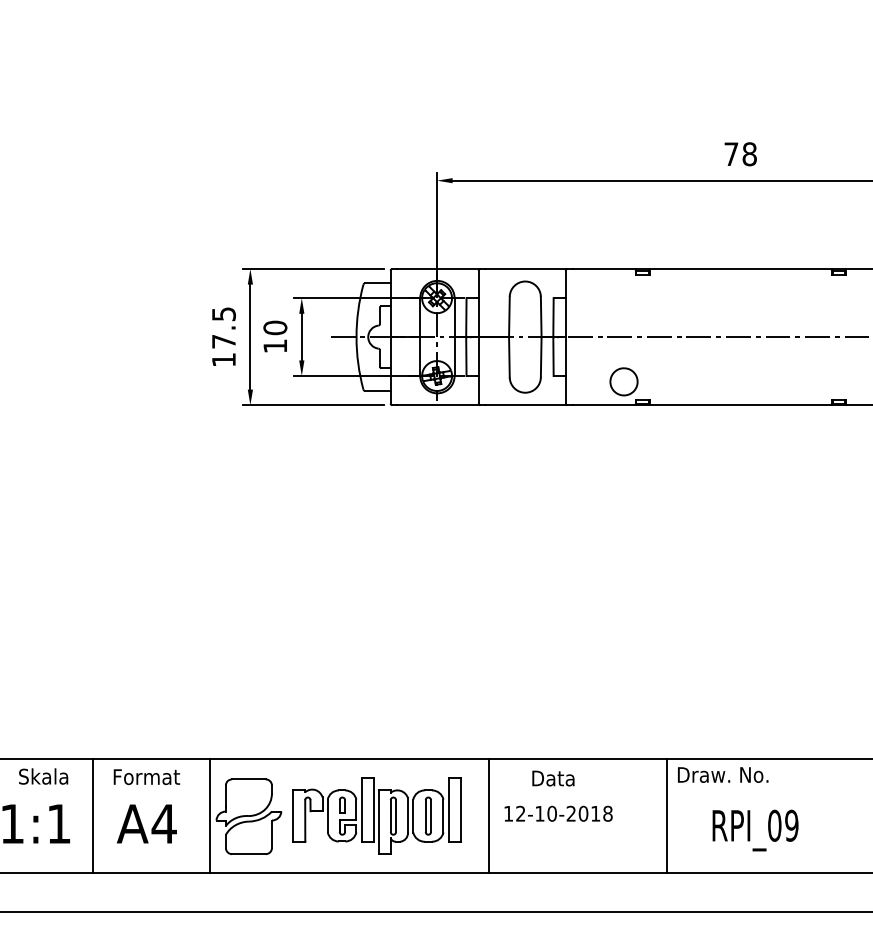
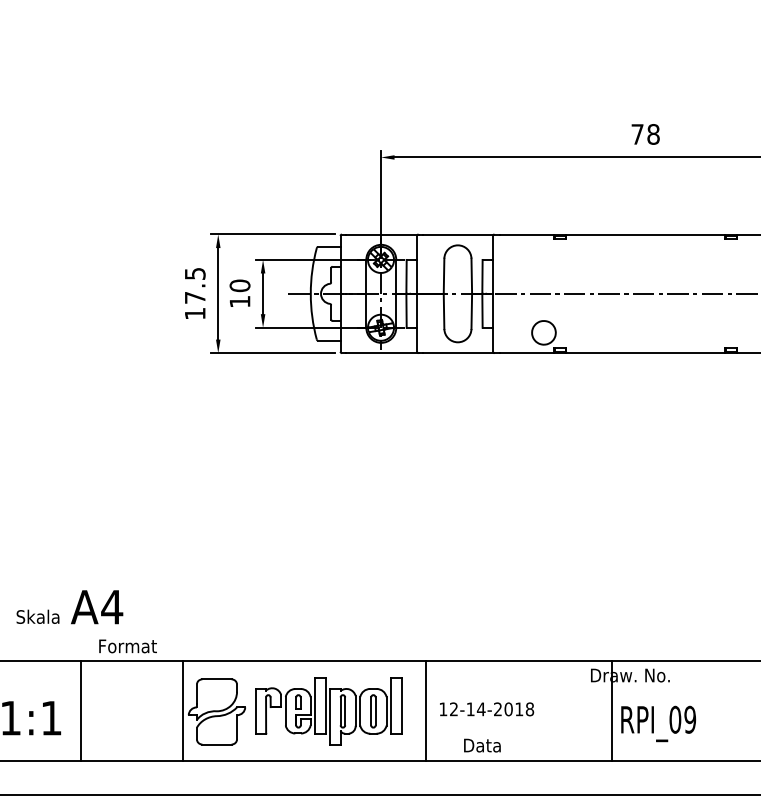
text: (43, 776) -> (37, 616), moved
text: (146, 777) -> (127, 646), moved
text: (553, 778) -> (482, 745), moved
text: (551, 813) -> (480, 709), 12-10-2018 -> 12-14-2018
line: (667, 815) -> (612, 710), moved
text: (147, 824) -> (97, 607), moved

